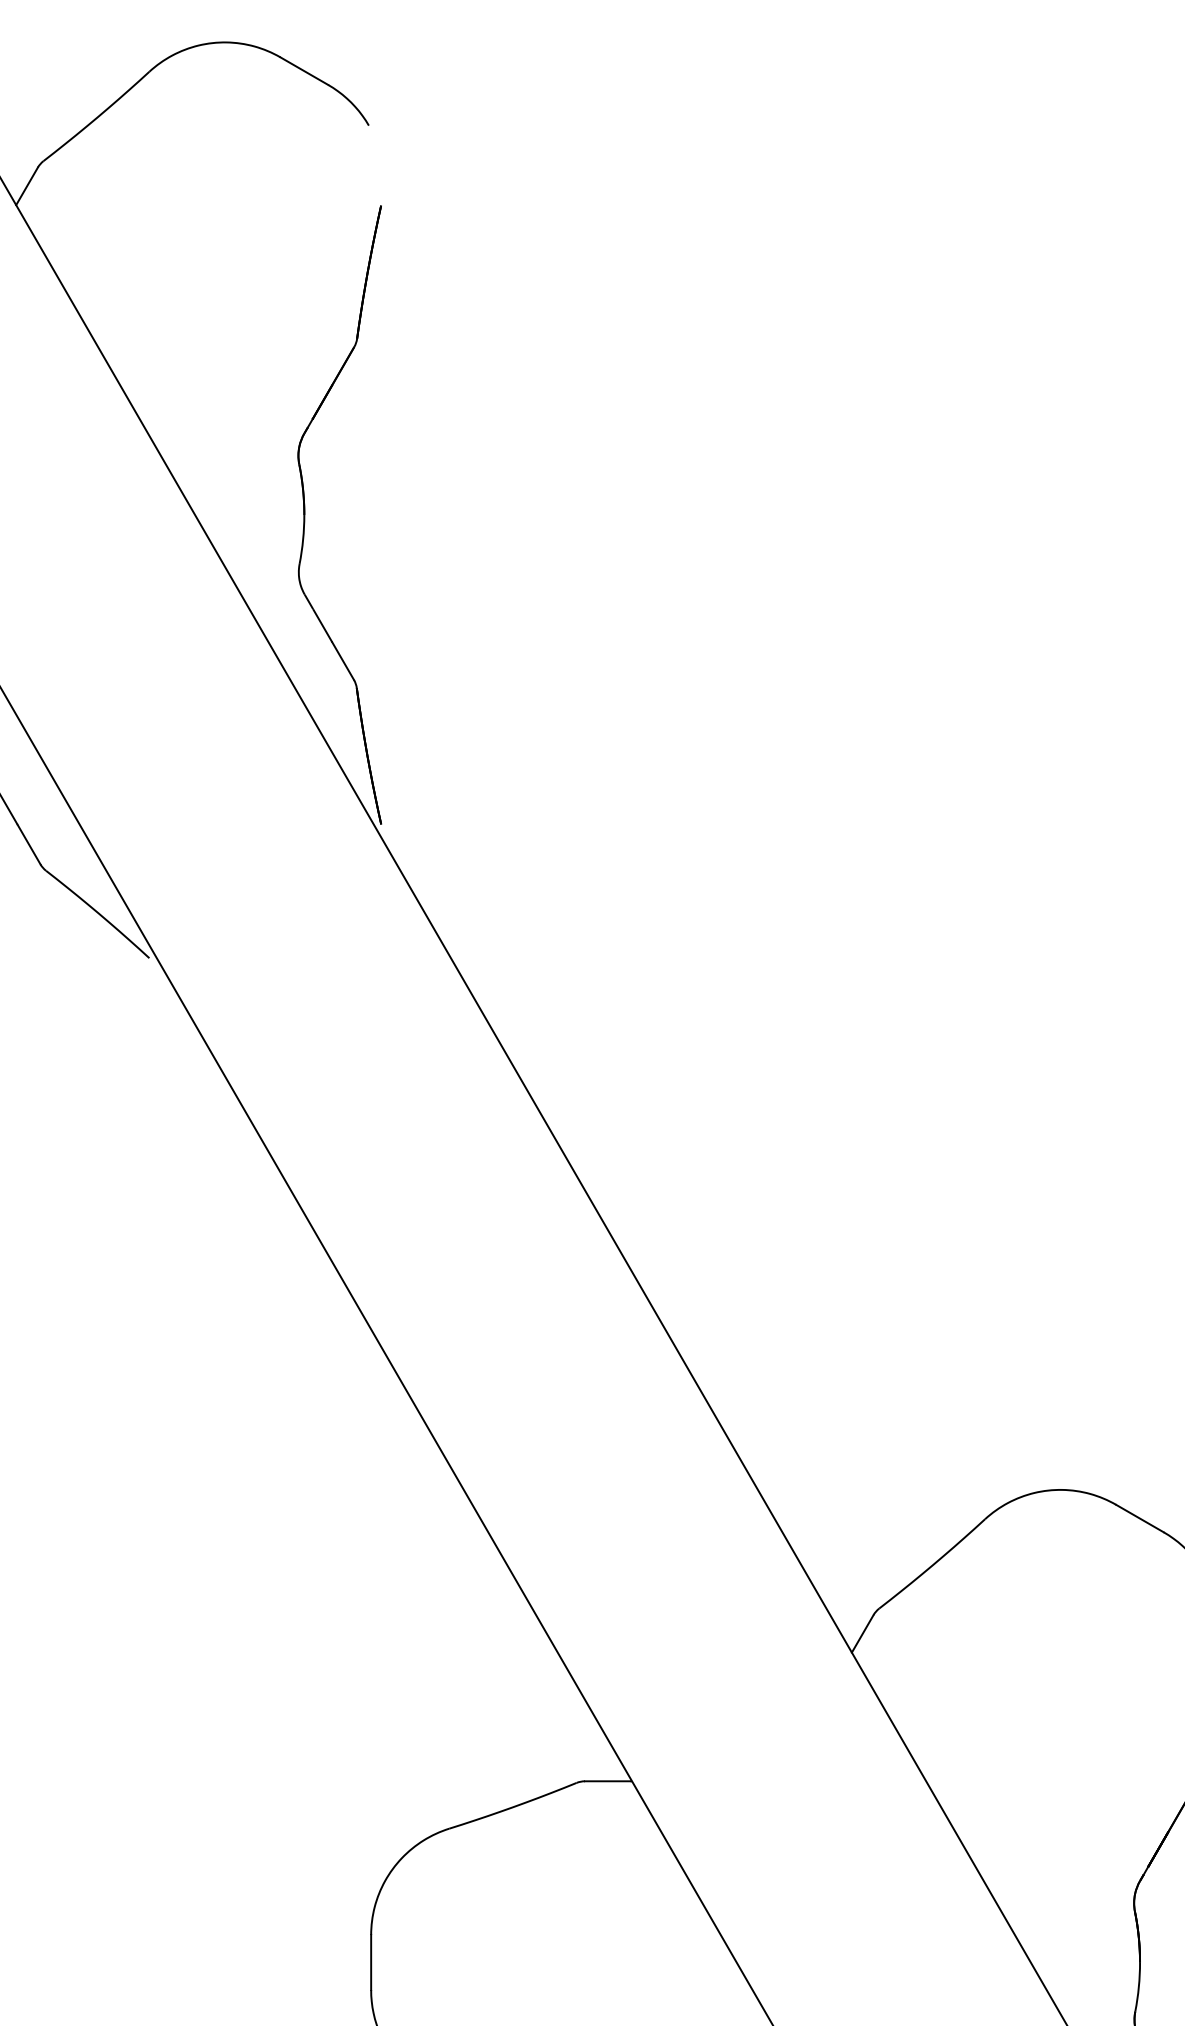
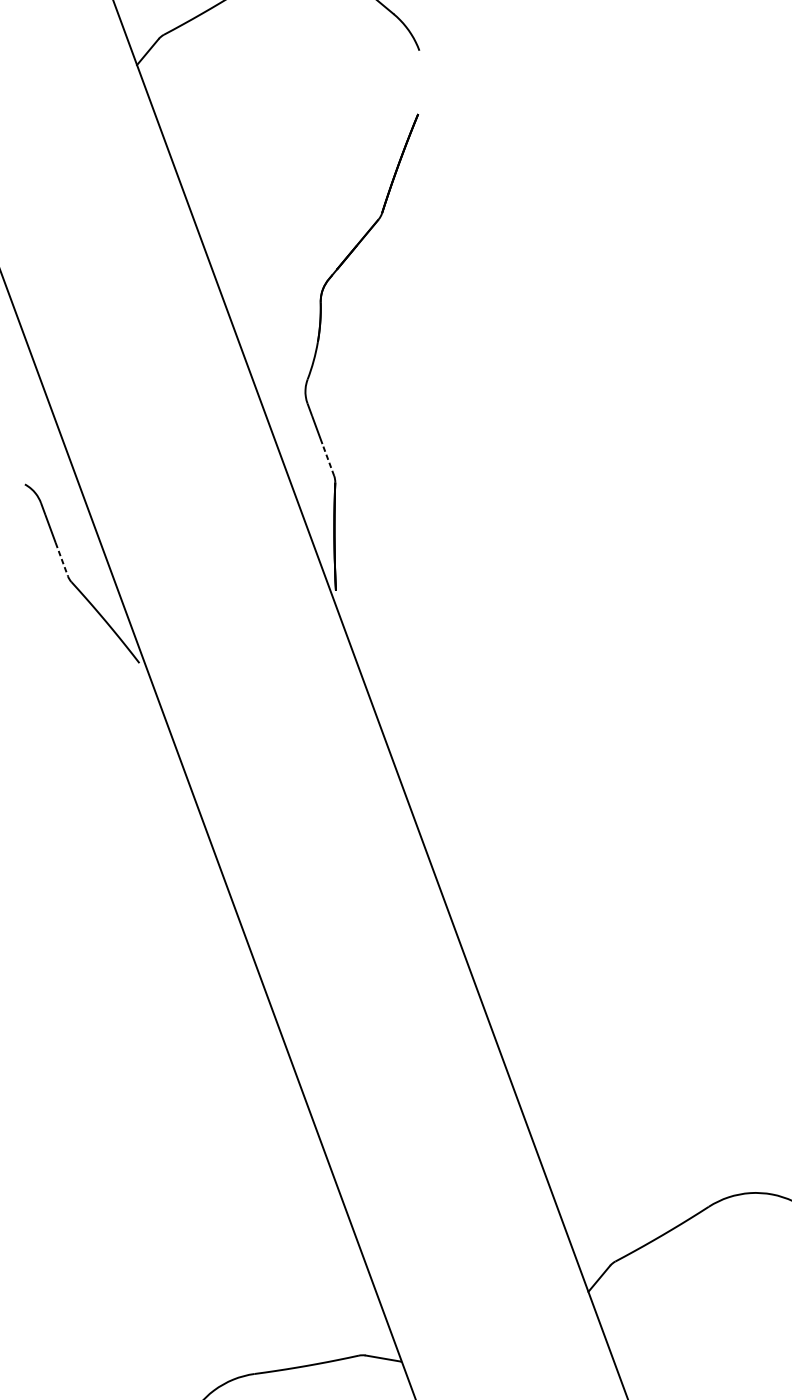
line: (343, 661) -> (328, 460), solid -> dashed
line: (29, 844) -> (62, 559), solid -> dashed

